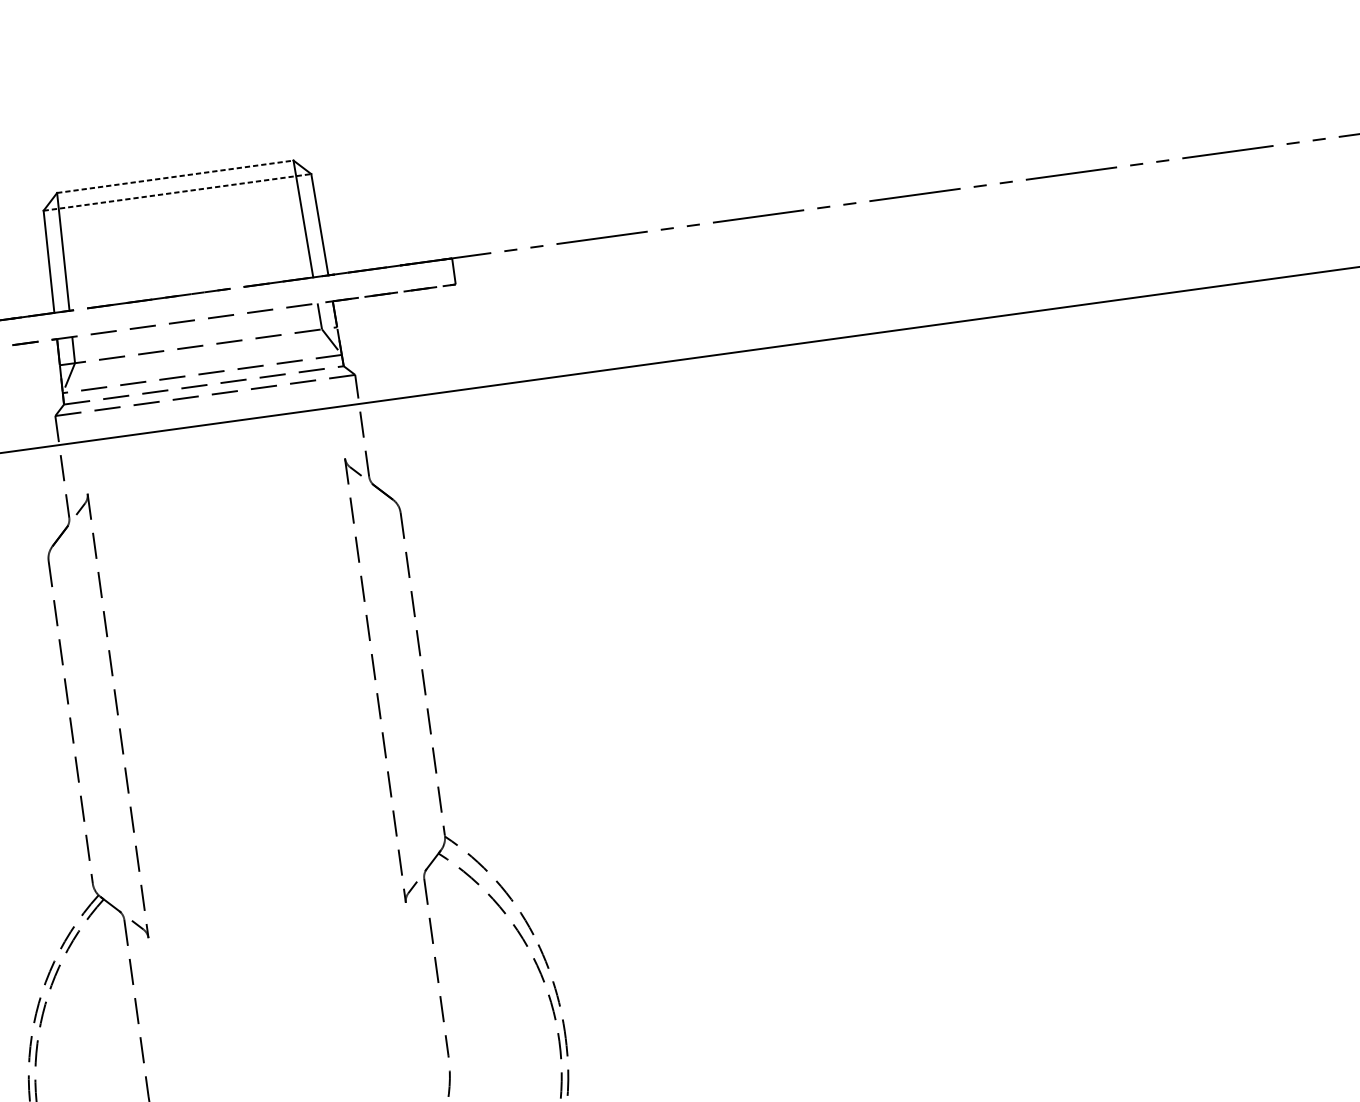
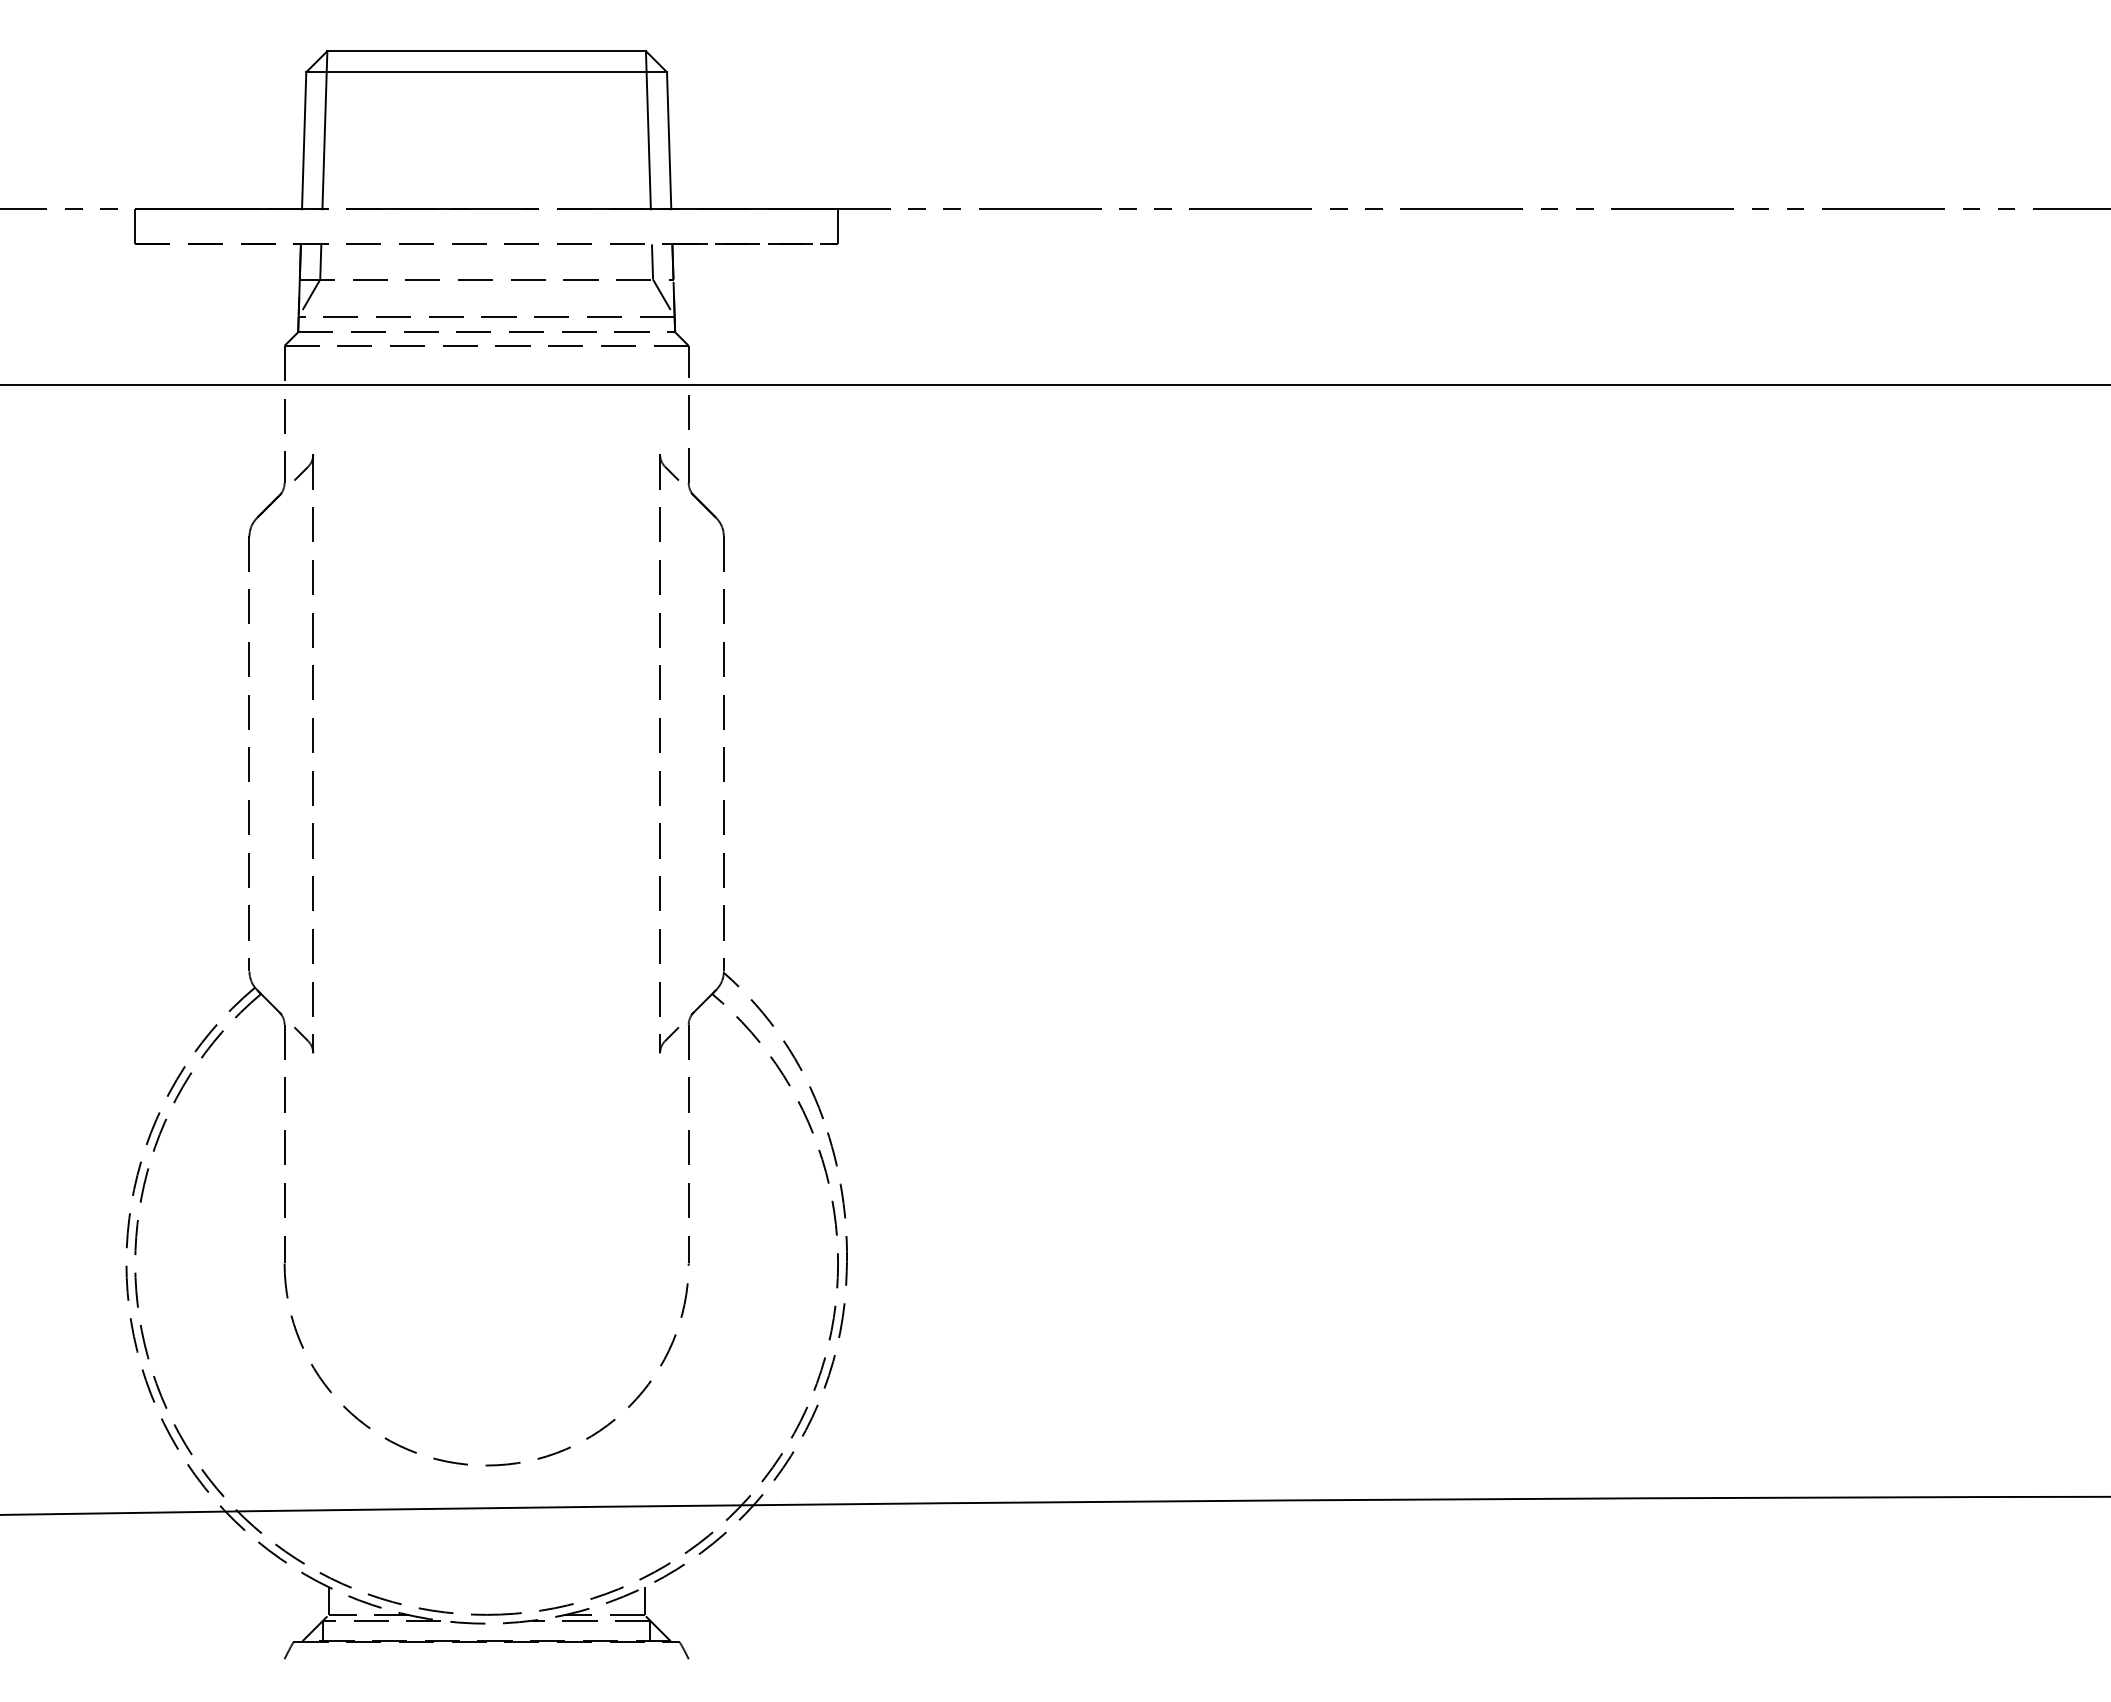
line: (175, 176) -> (487, 51), dashed -> solid
line: (178, 192) -> (487, 72), dashed -> solid

